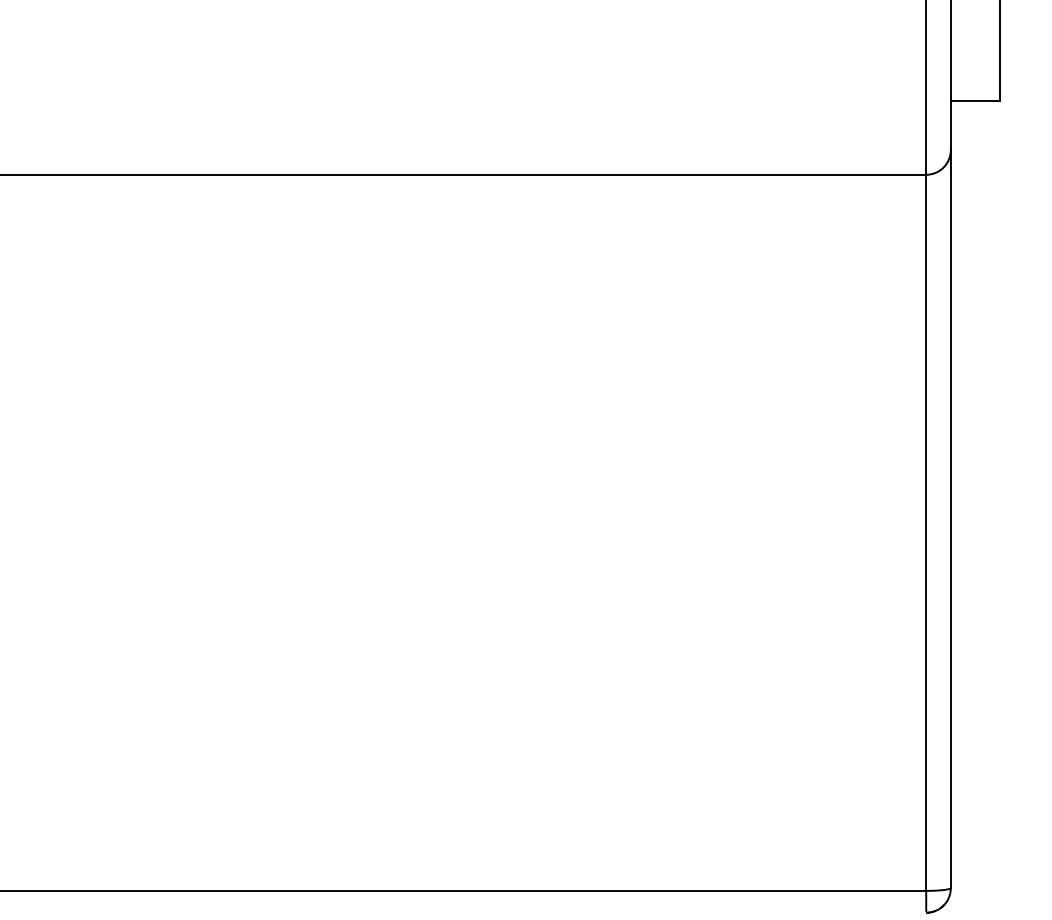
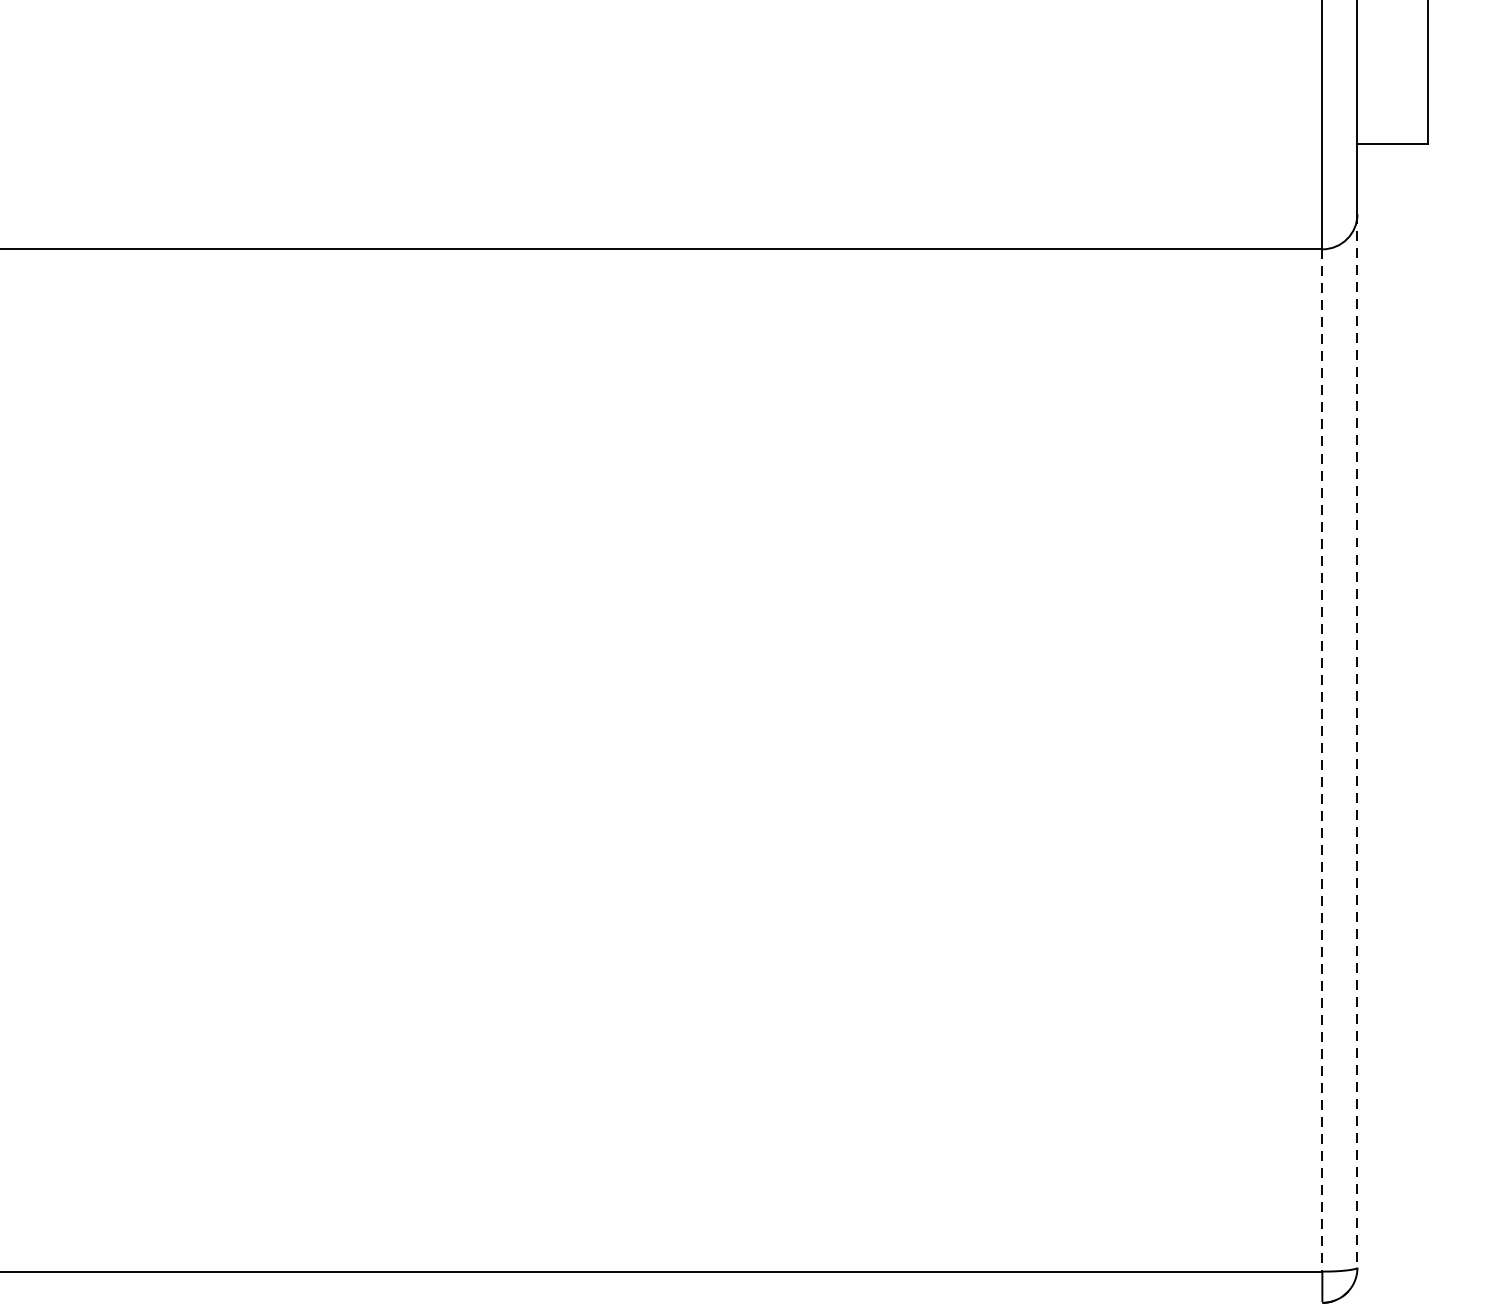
line: (950, 519) -> (1357, 741), solid -> dashed
line: (926, 533) -> (1322, 761), solid -> dashed

